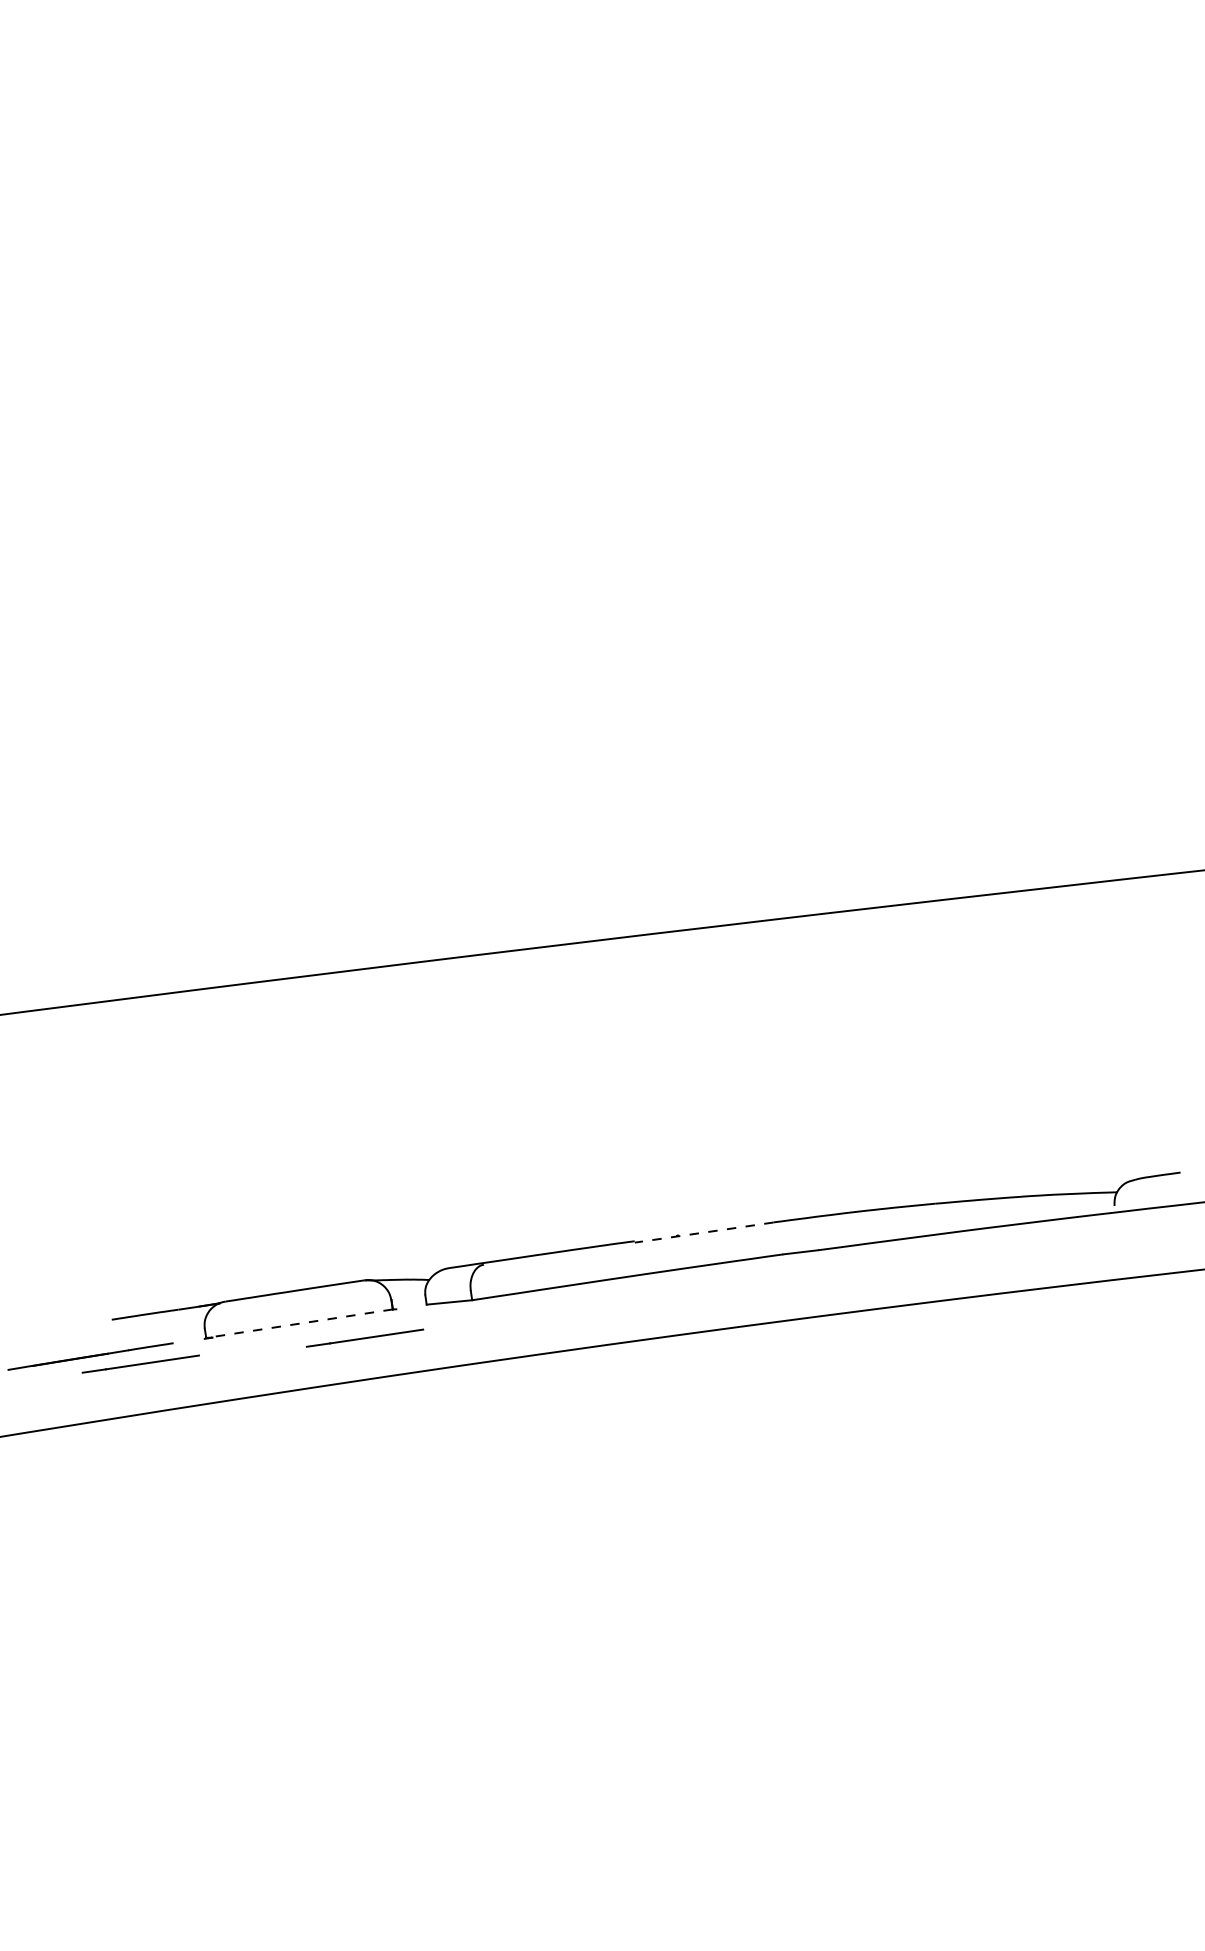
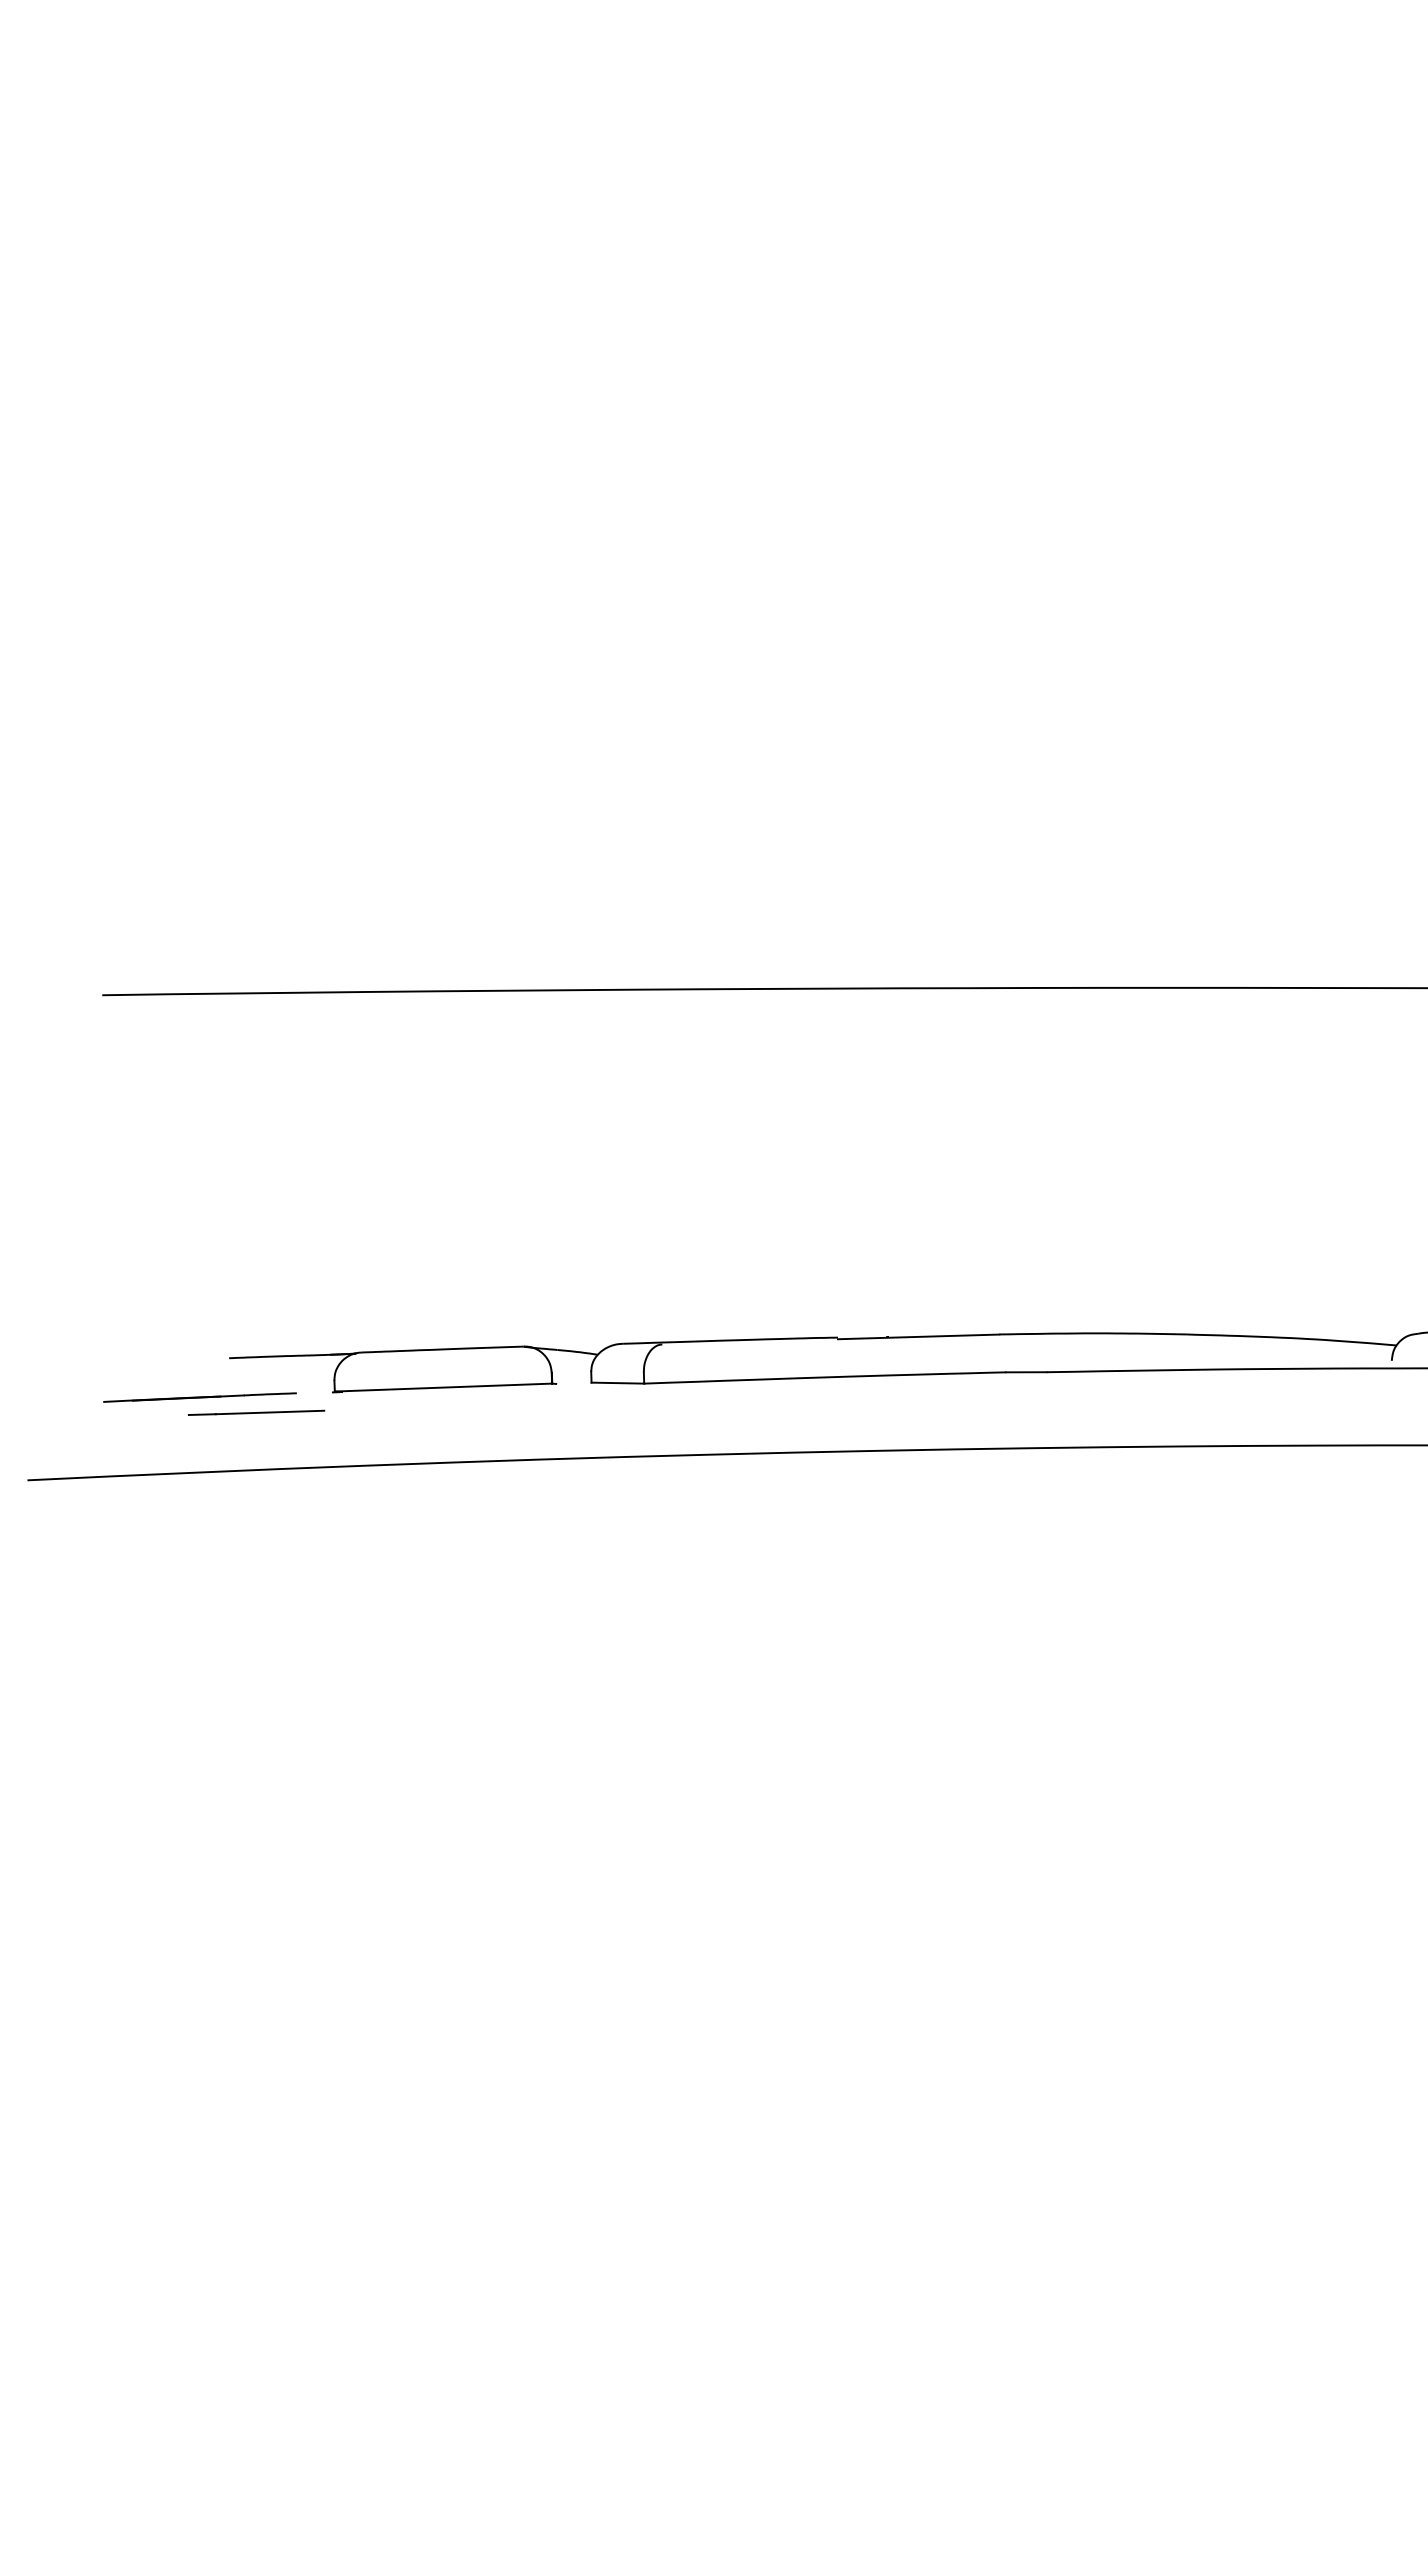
line: (704, 1232) -> (918, 1336), dashed -> solid
line: (299, 1323) -> (443, 1387), dashed -> solid
line: (364, 1337) -> (516, 1412), removed

